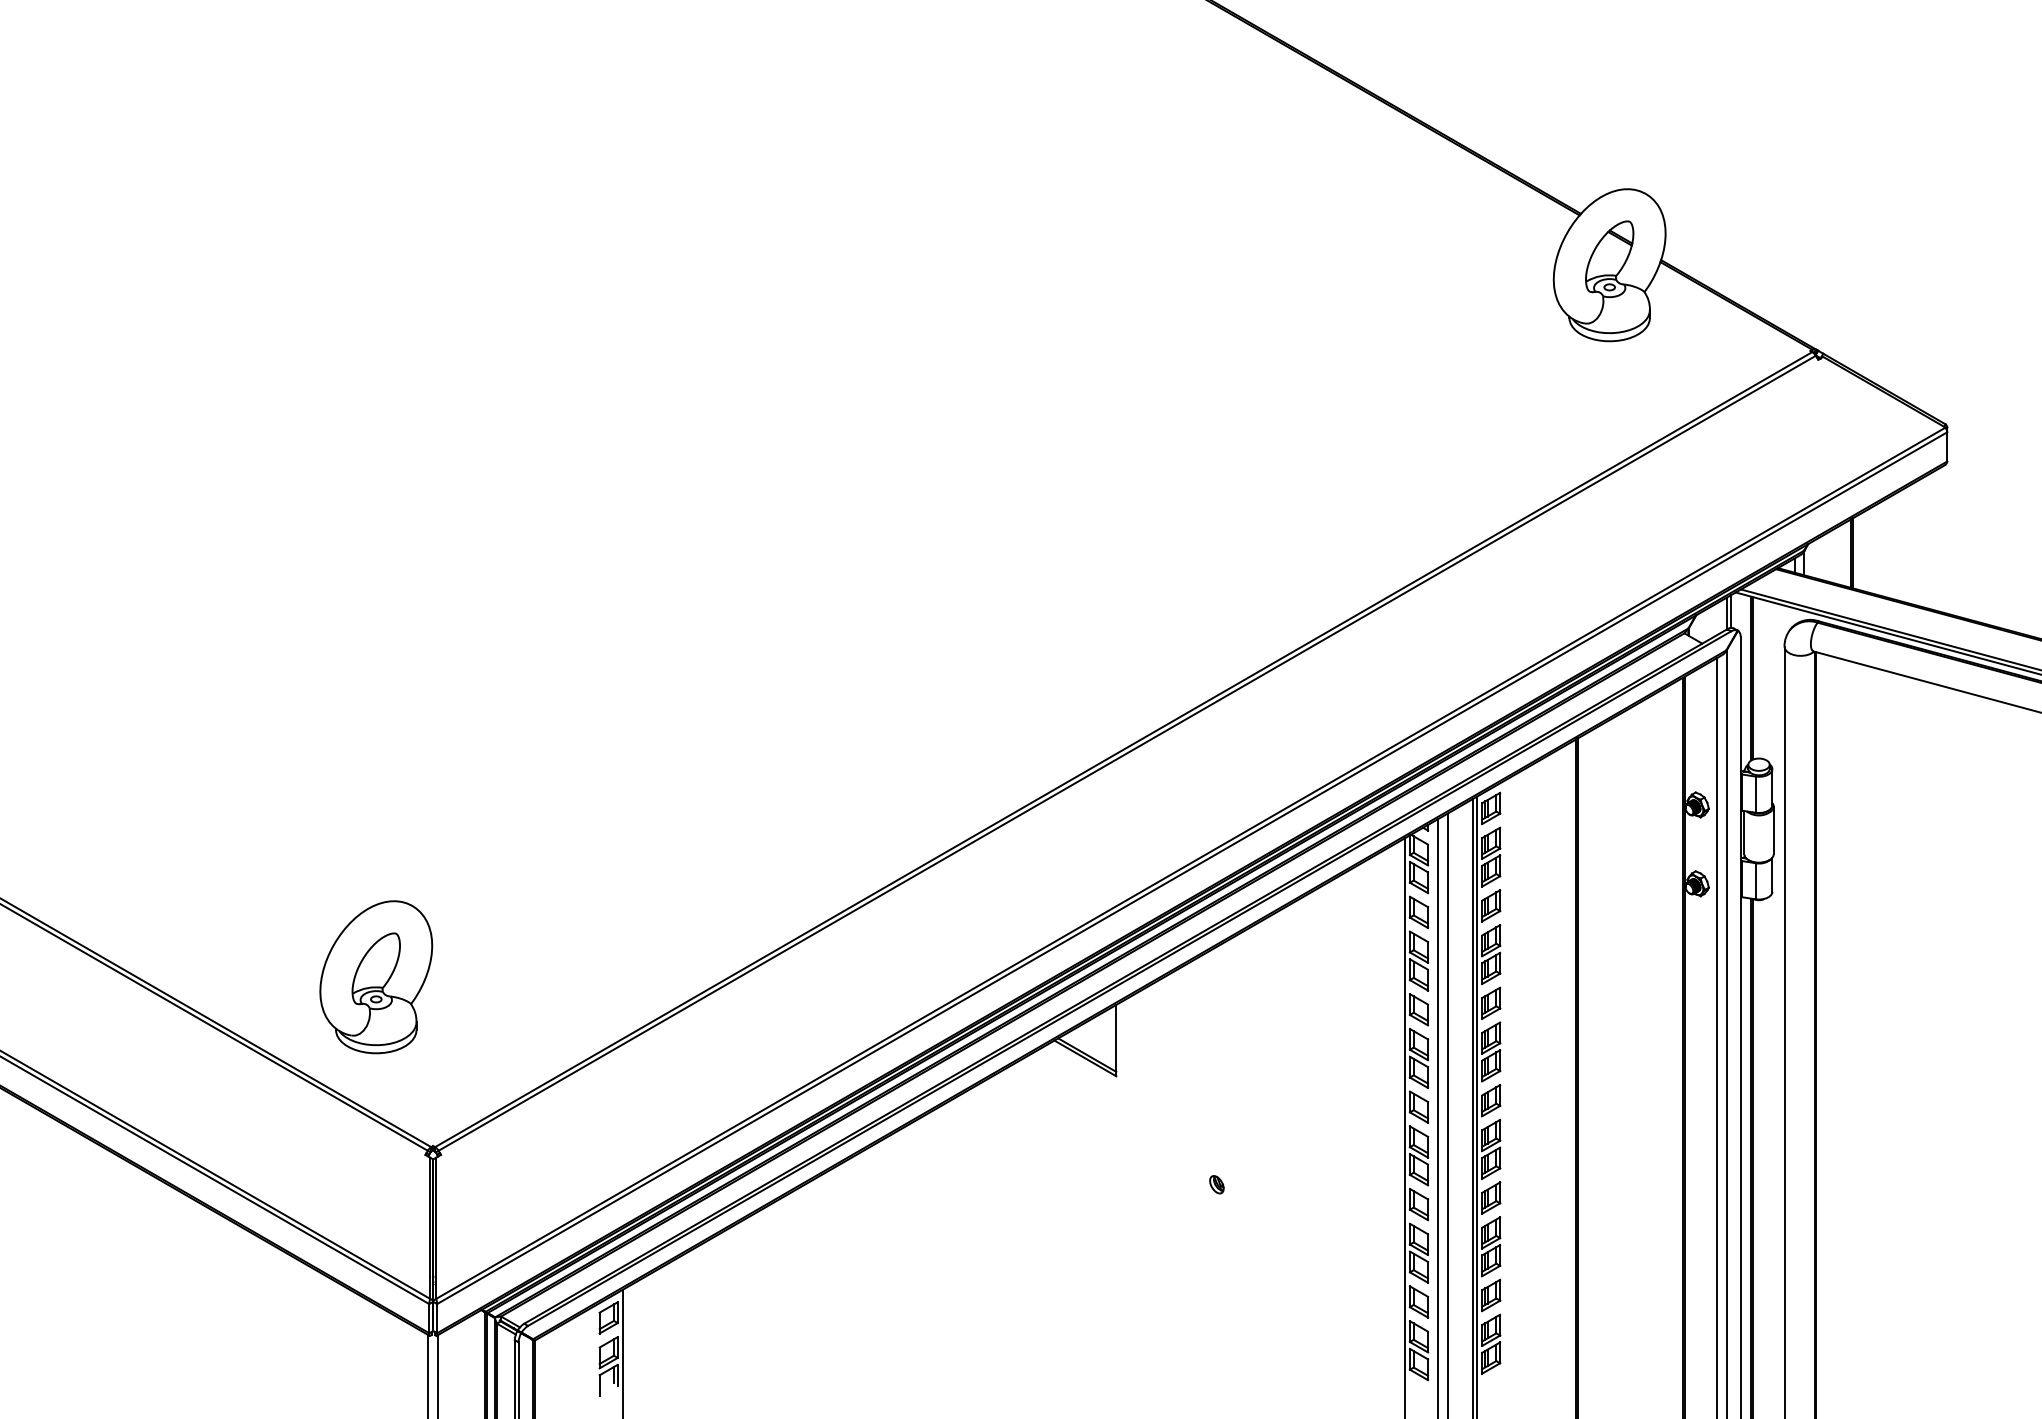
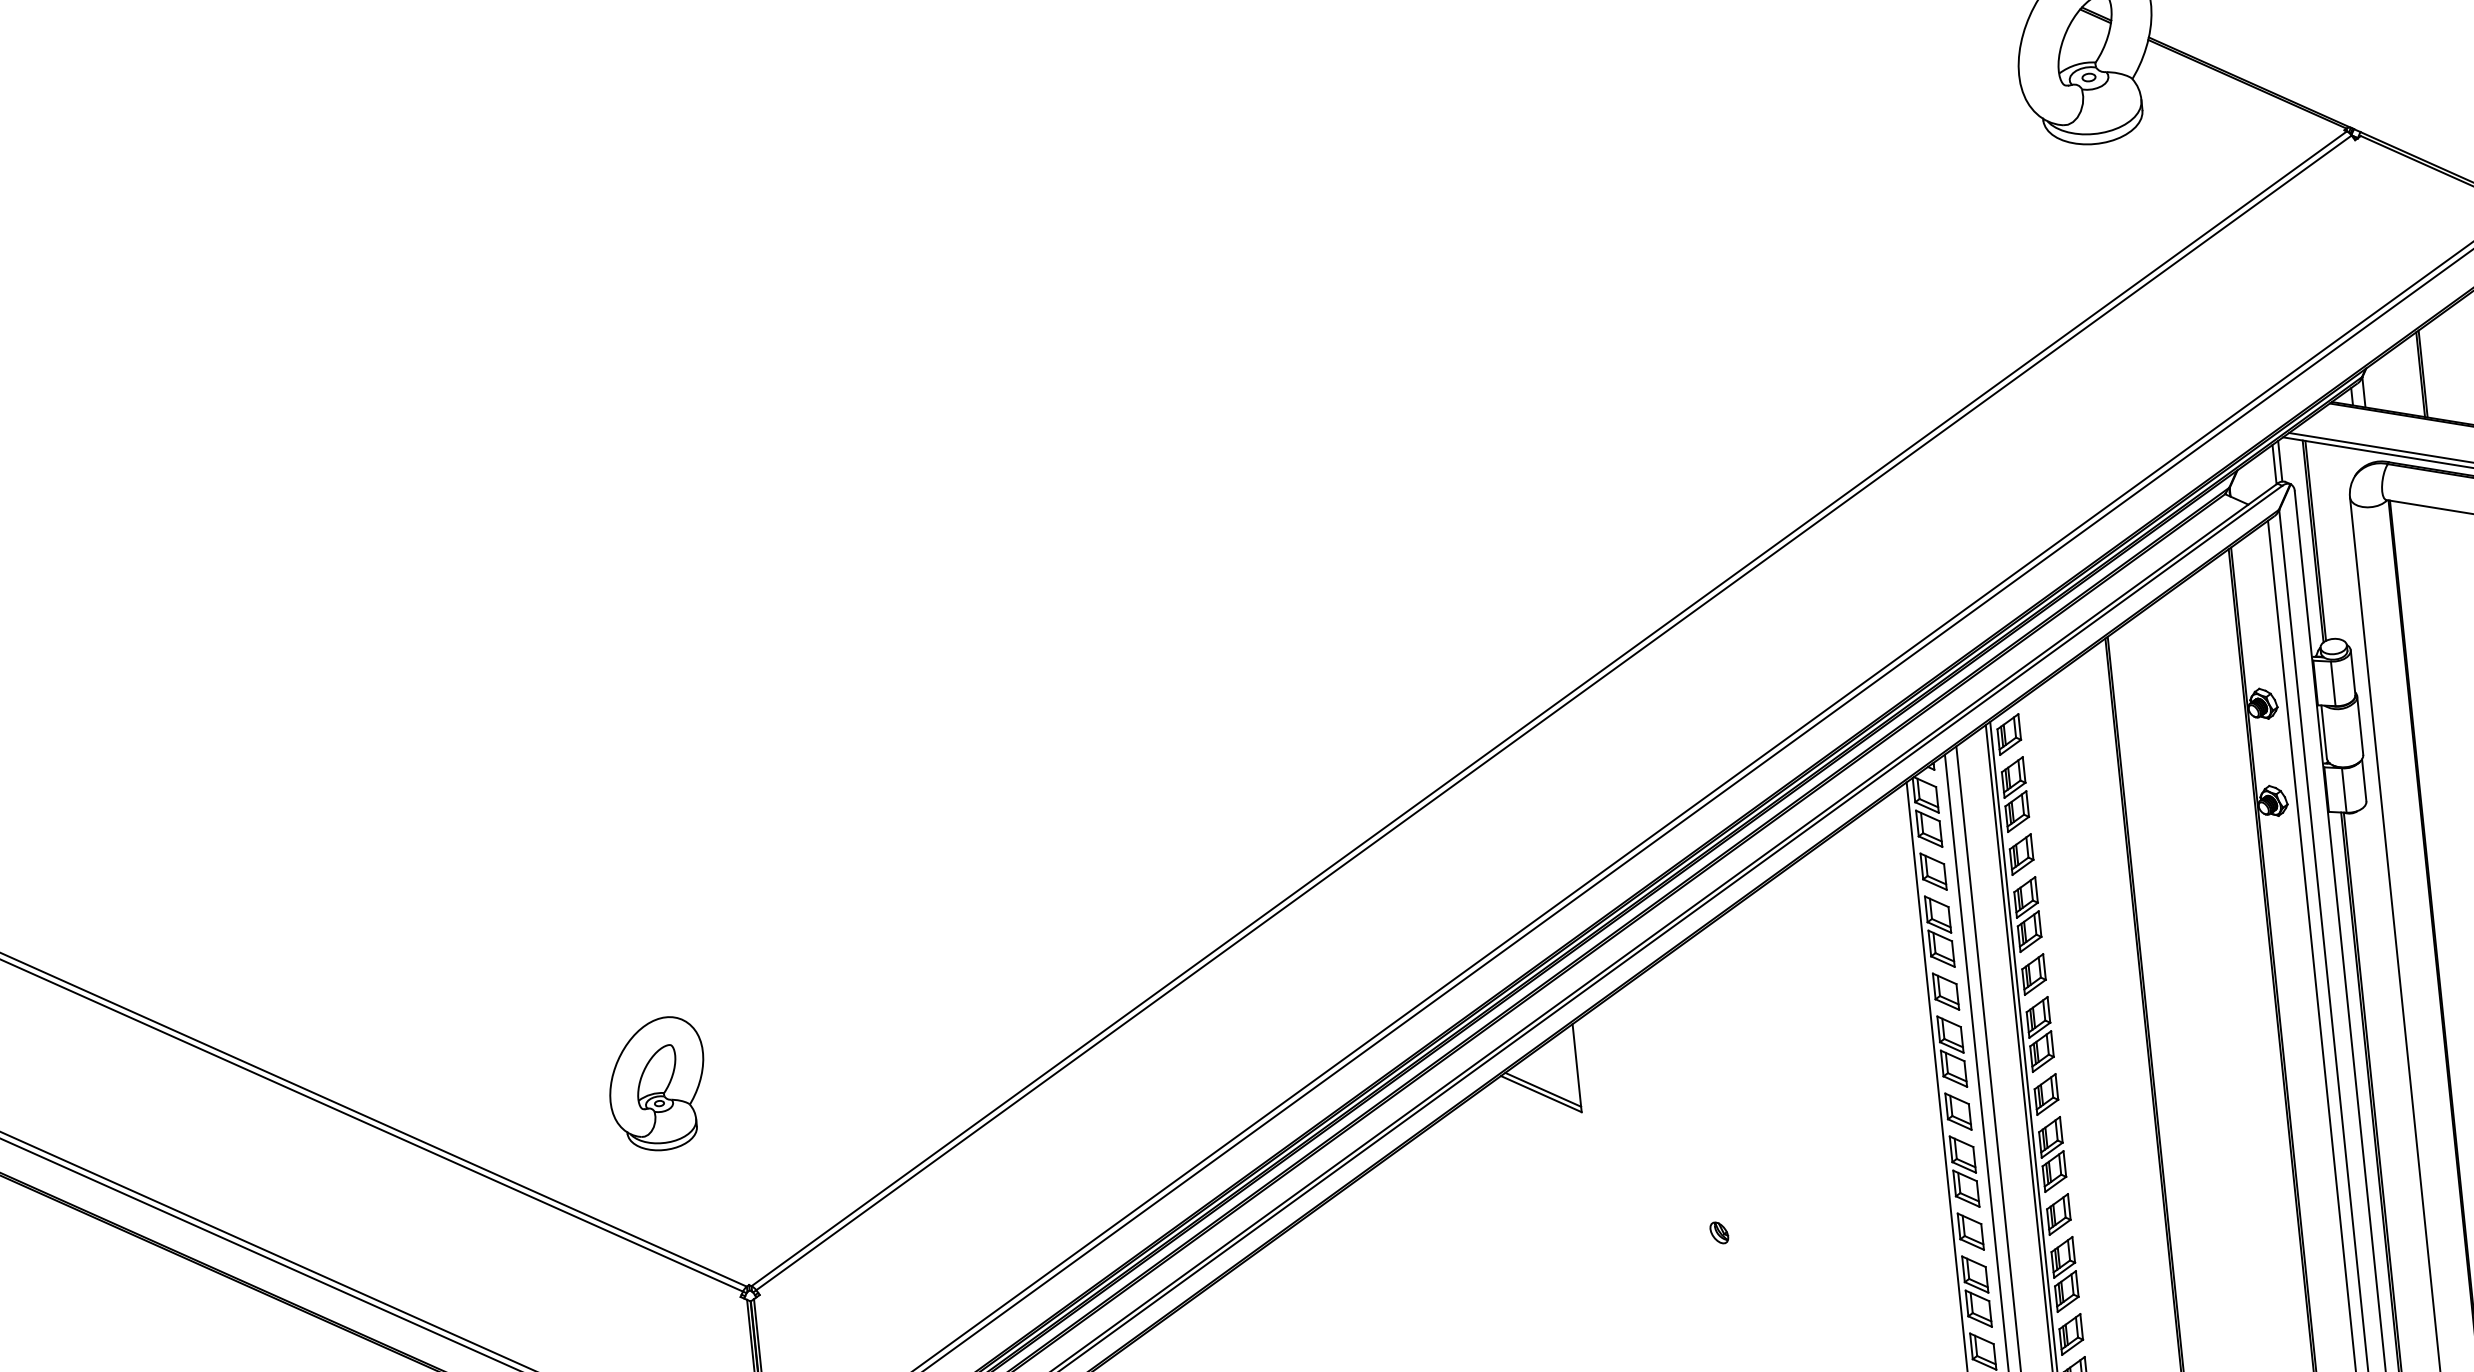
part: (376, 977) -> (657, 1084), size x0.7

